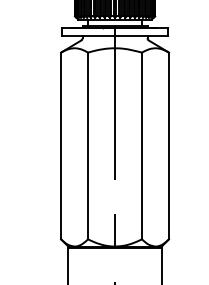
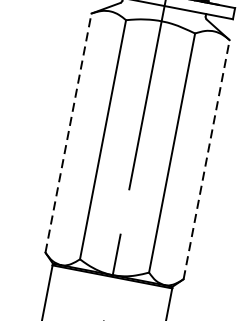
line: (61, 145) -> (69, 132), solid -> dashed
line: (168, 145) -> (206, 158), solid -> dashed

